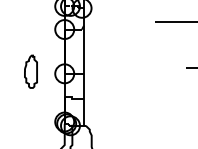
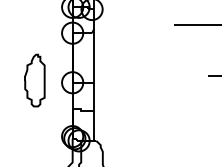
part: (30, 71) -> (34, 80), size x1.43

